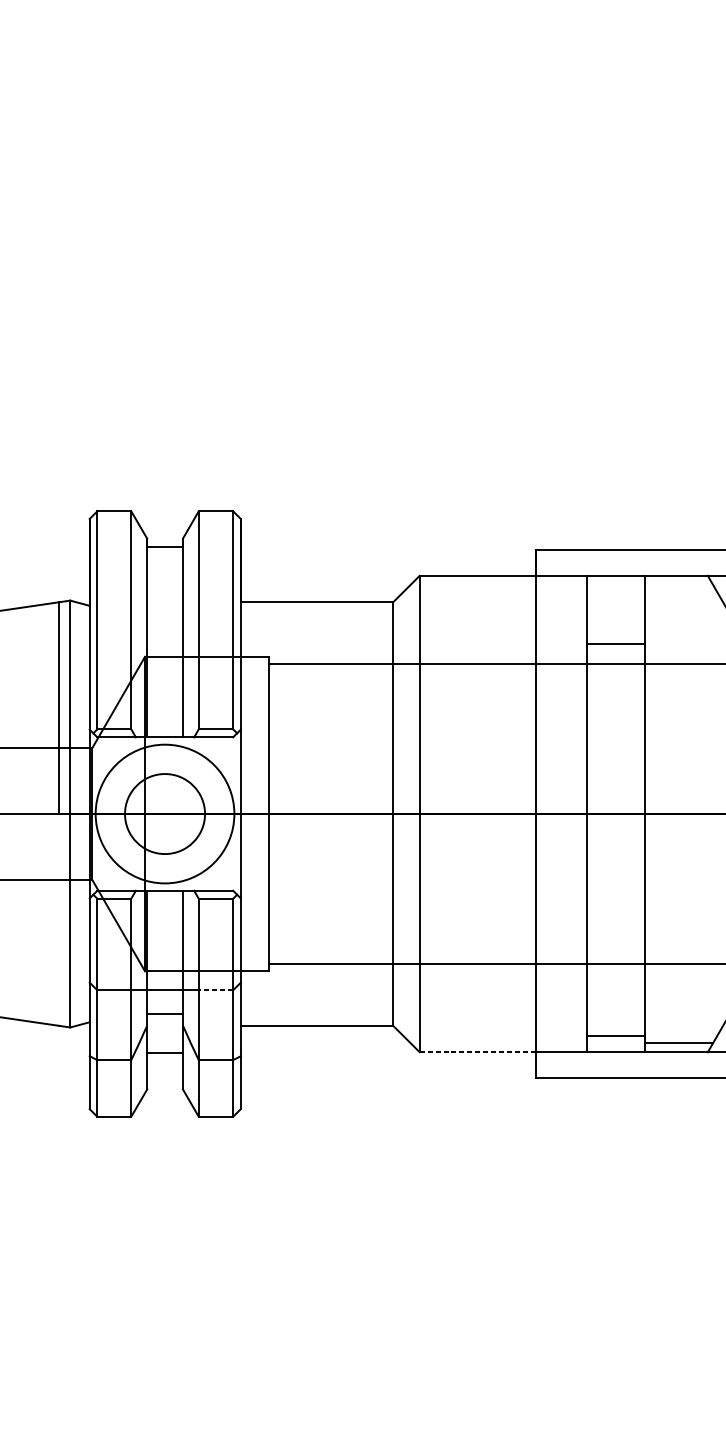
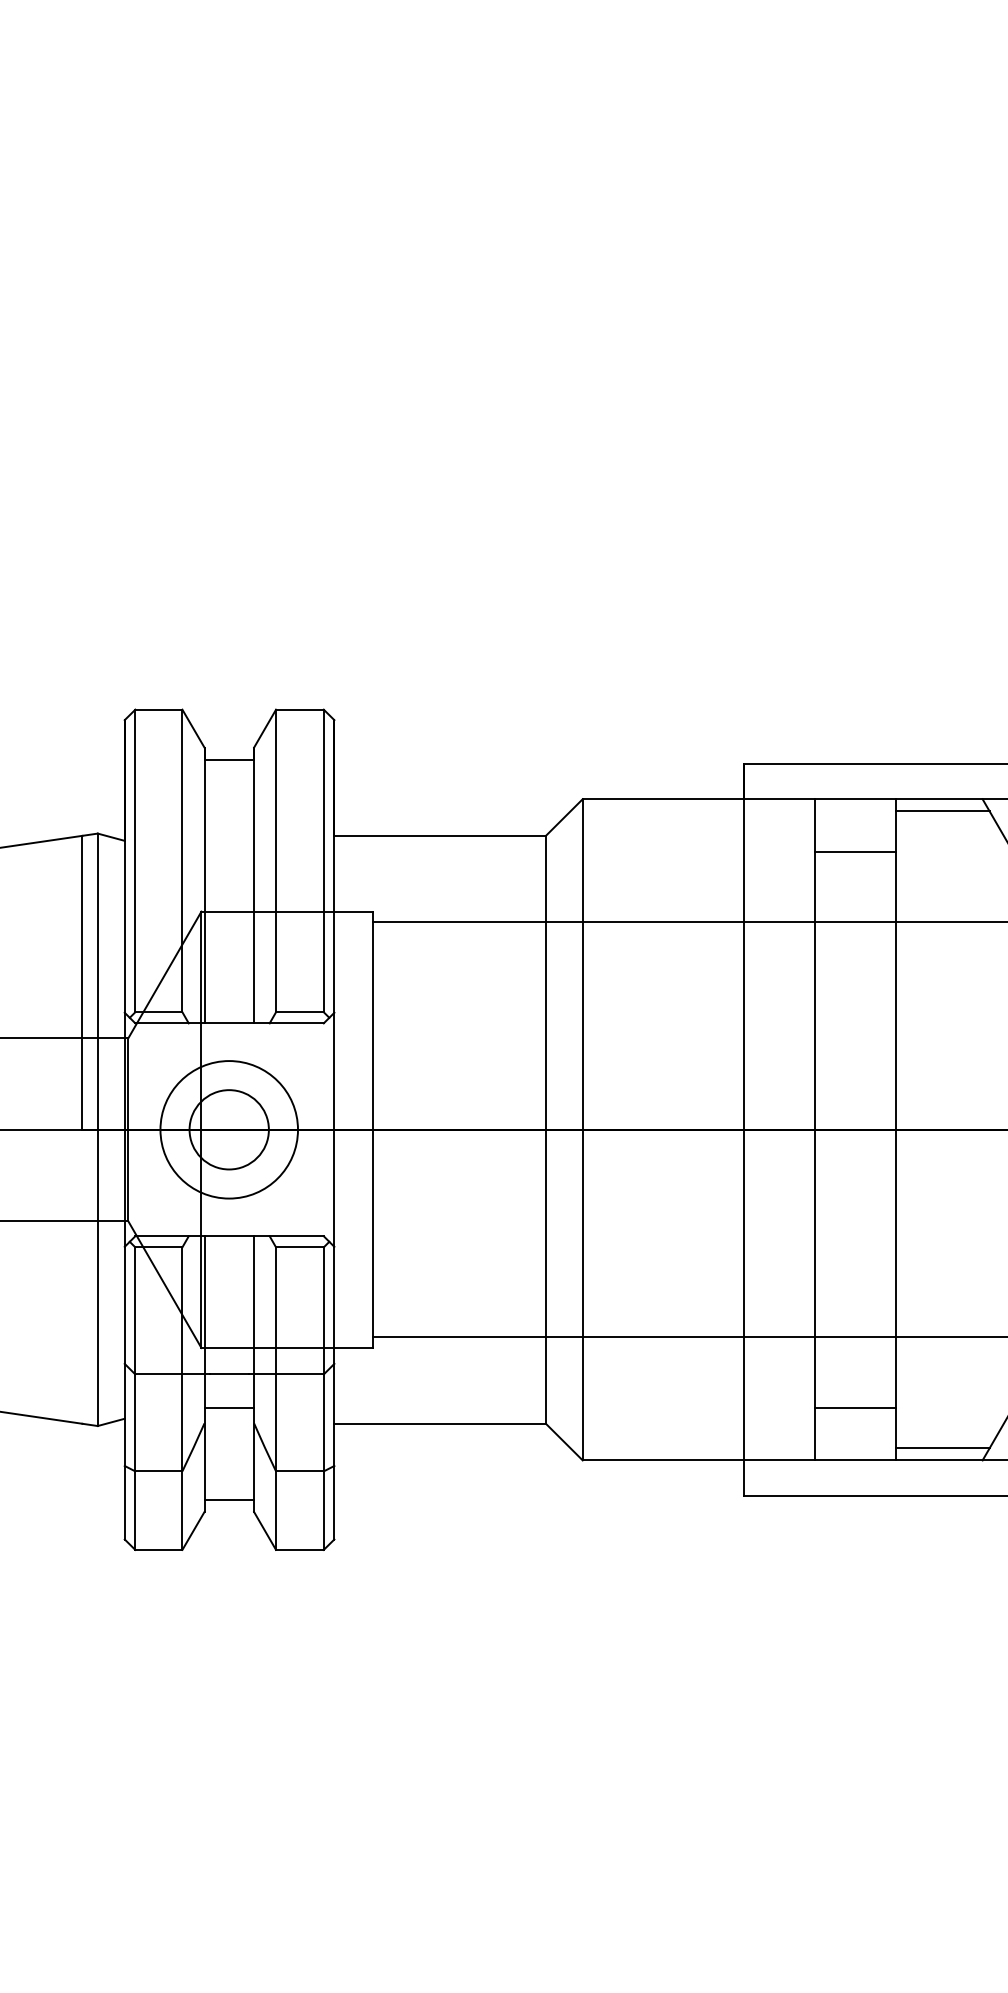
line: (678, 584) -> (942, 811), added
line: (616, 644) -> (855, 852), moved
circle: (164, 813) -> (228, 1129), size x0.71
circle: (165, 813) -> (229, 1129), size x0.71
line: (215, 990) -> (299, 1374), dashed -> solid
line: (616, 1036) -> (855, 1407), moved
line: (477, 1052) -> (663, 1460), dashed -> solid
line: (165, 1053) -> (229, 1500), moved

